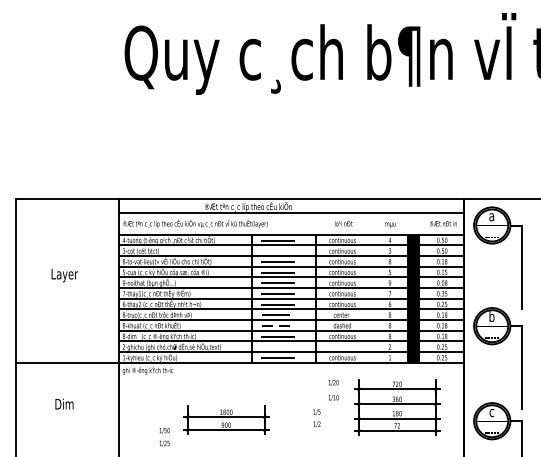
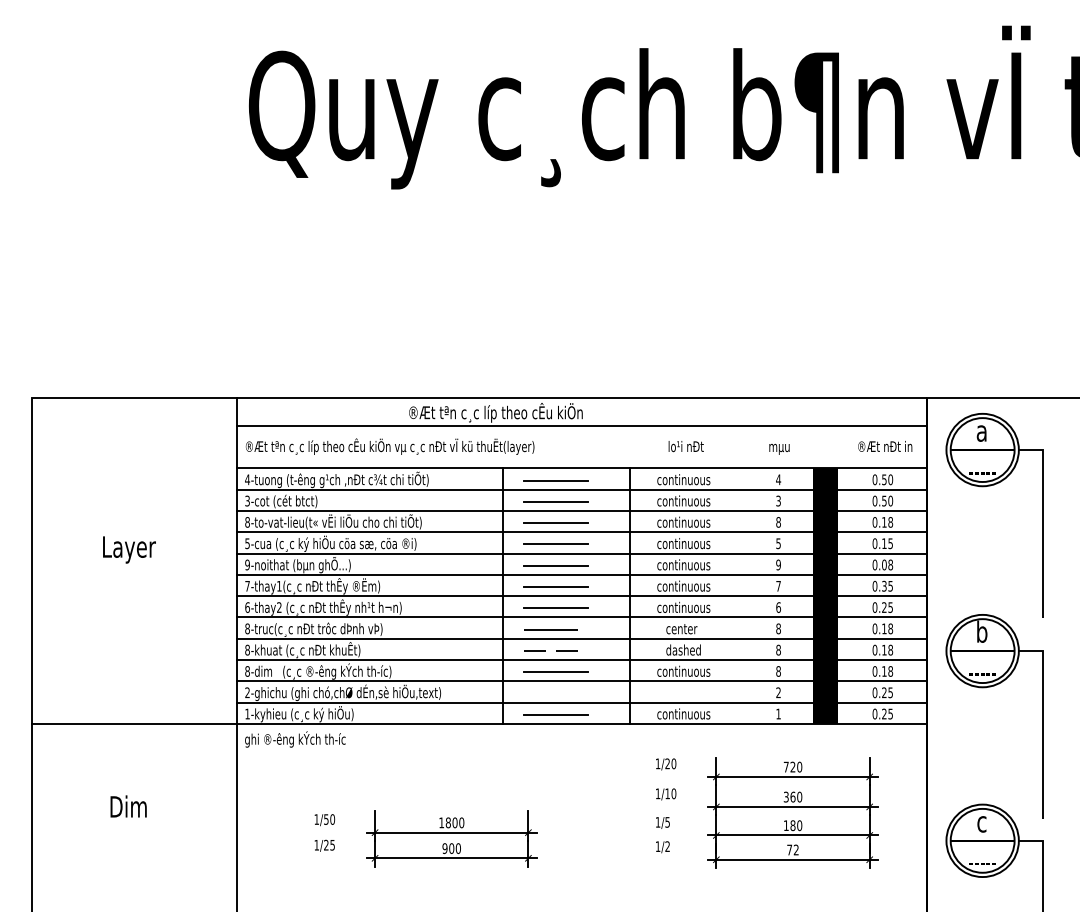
line: (278, 251) -> (555, 501), added
text: (316, 418) -> (661, 835), moved
text: (164, 437) -> (324, 833), moved

